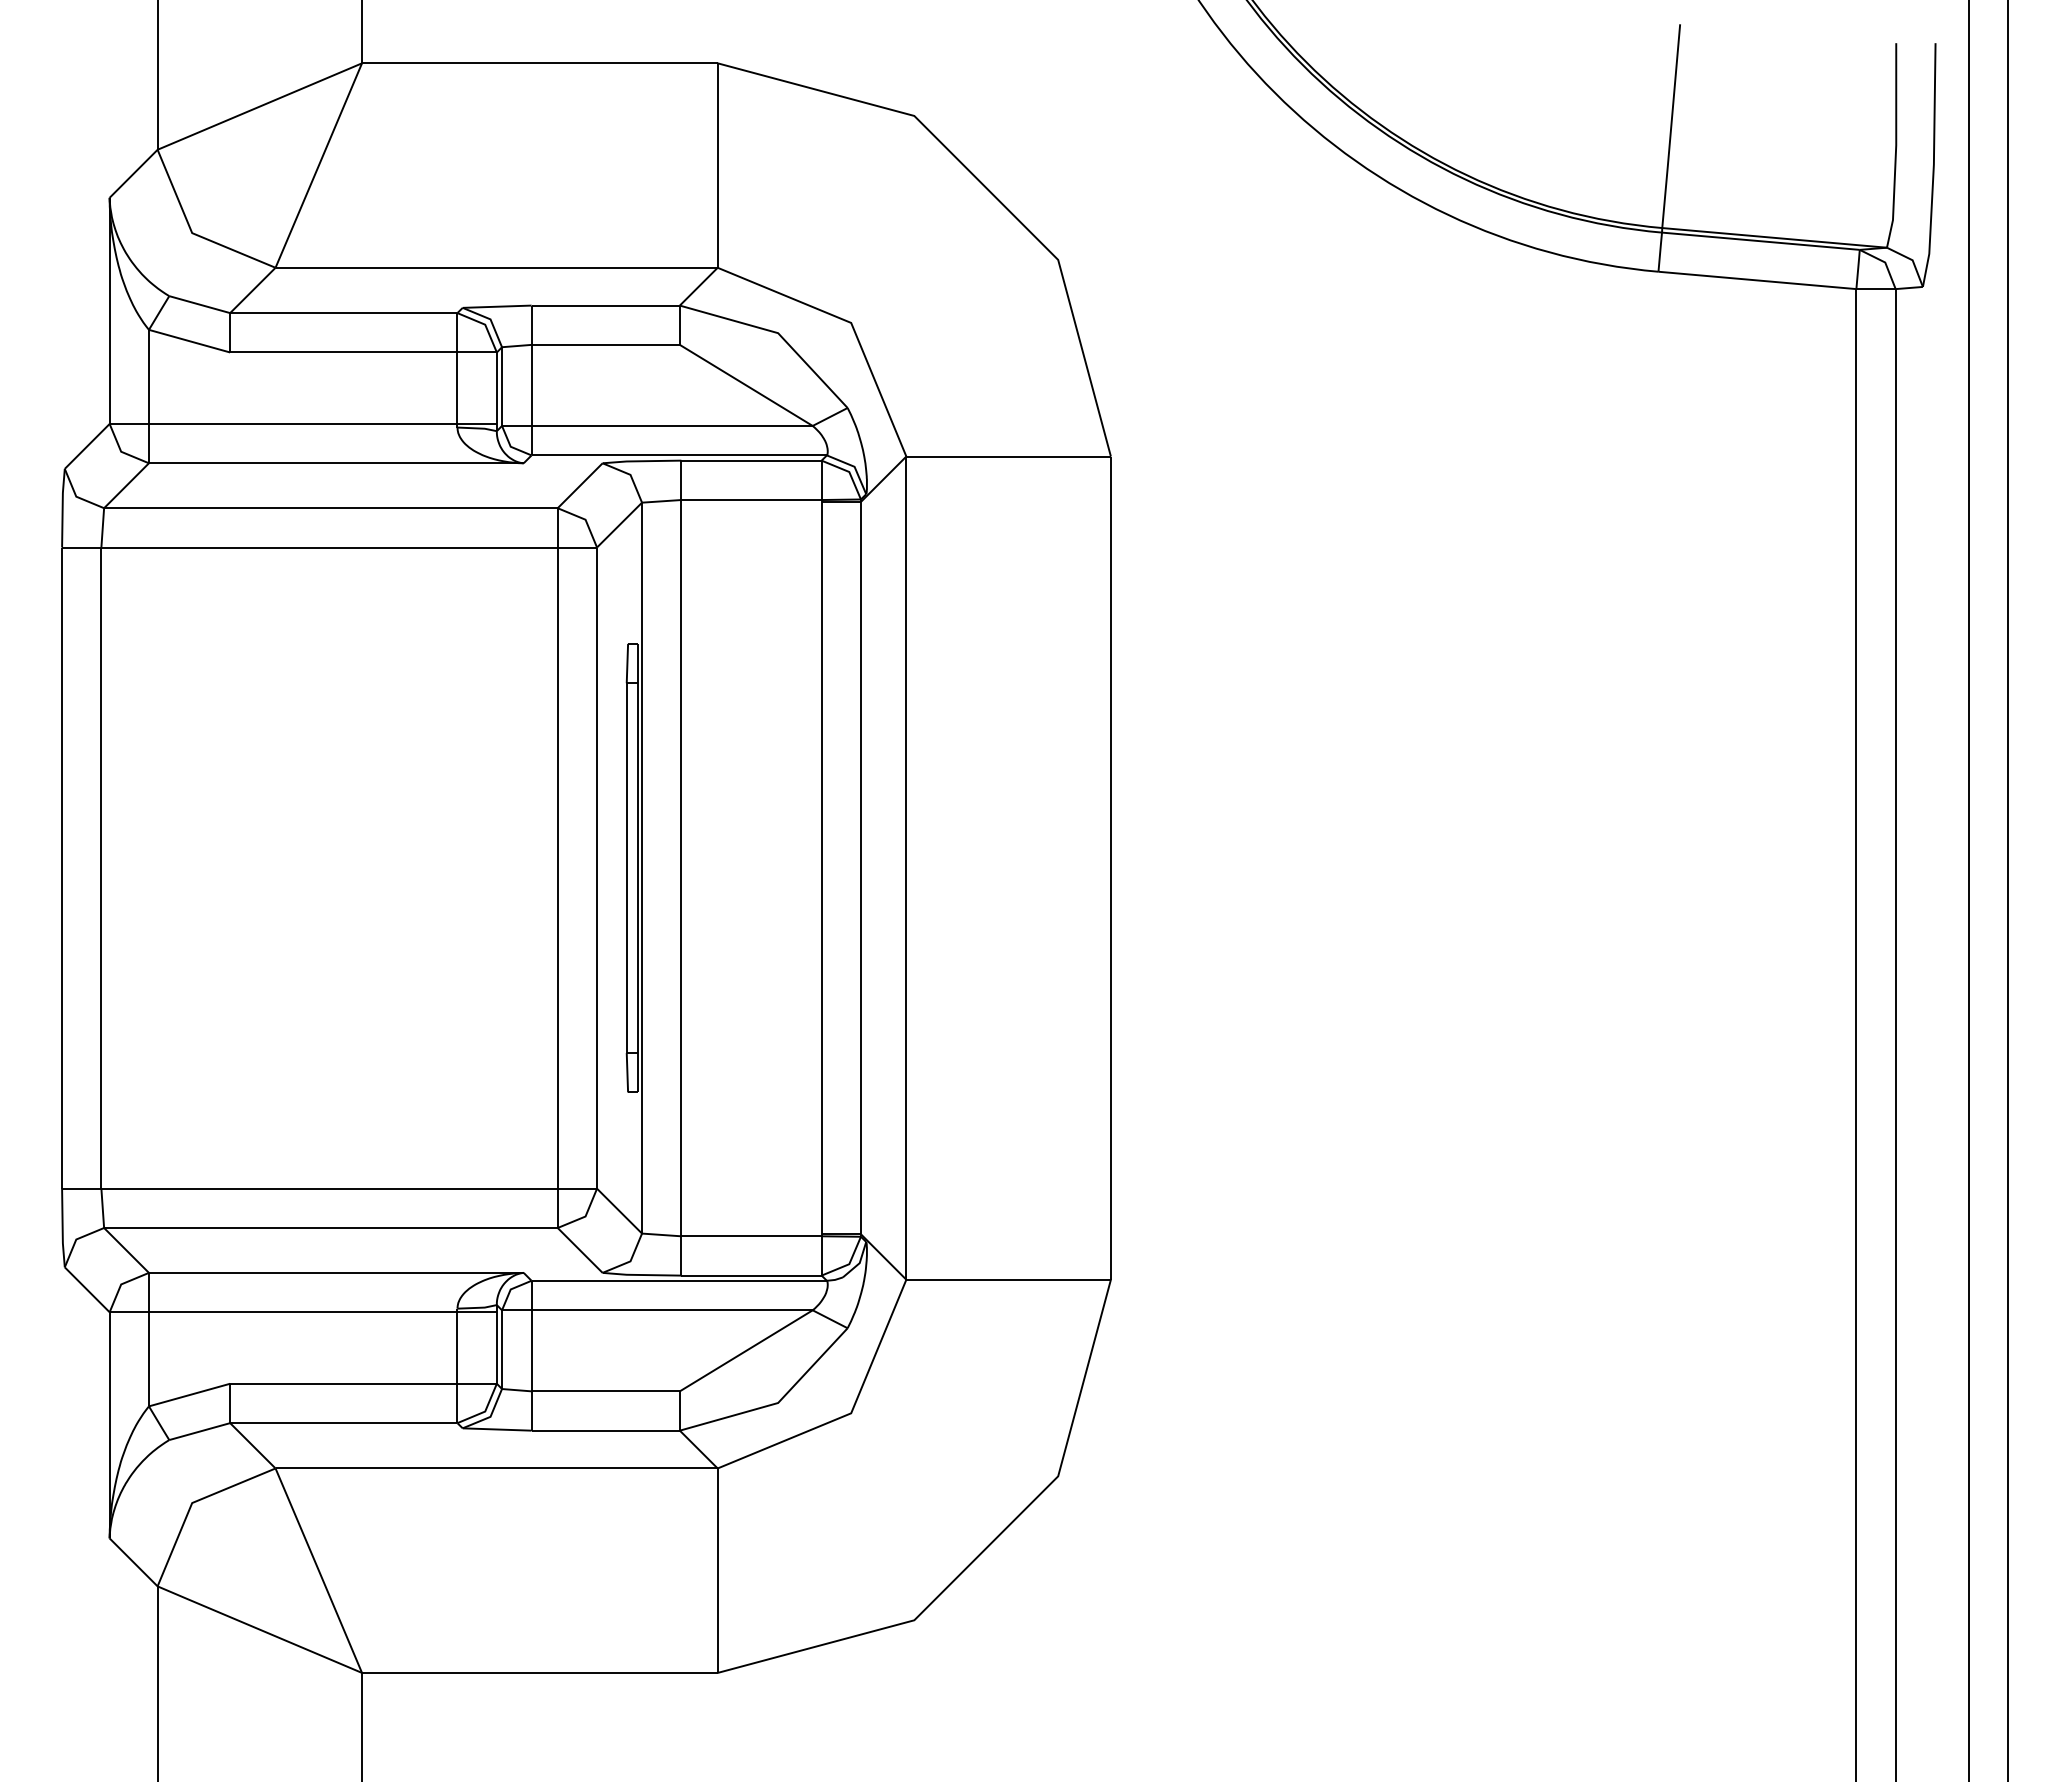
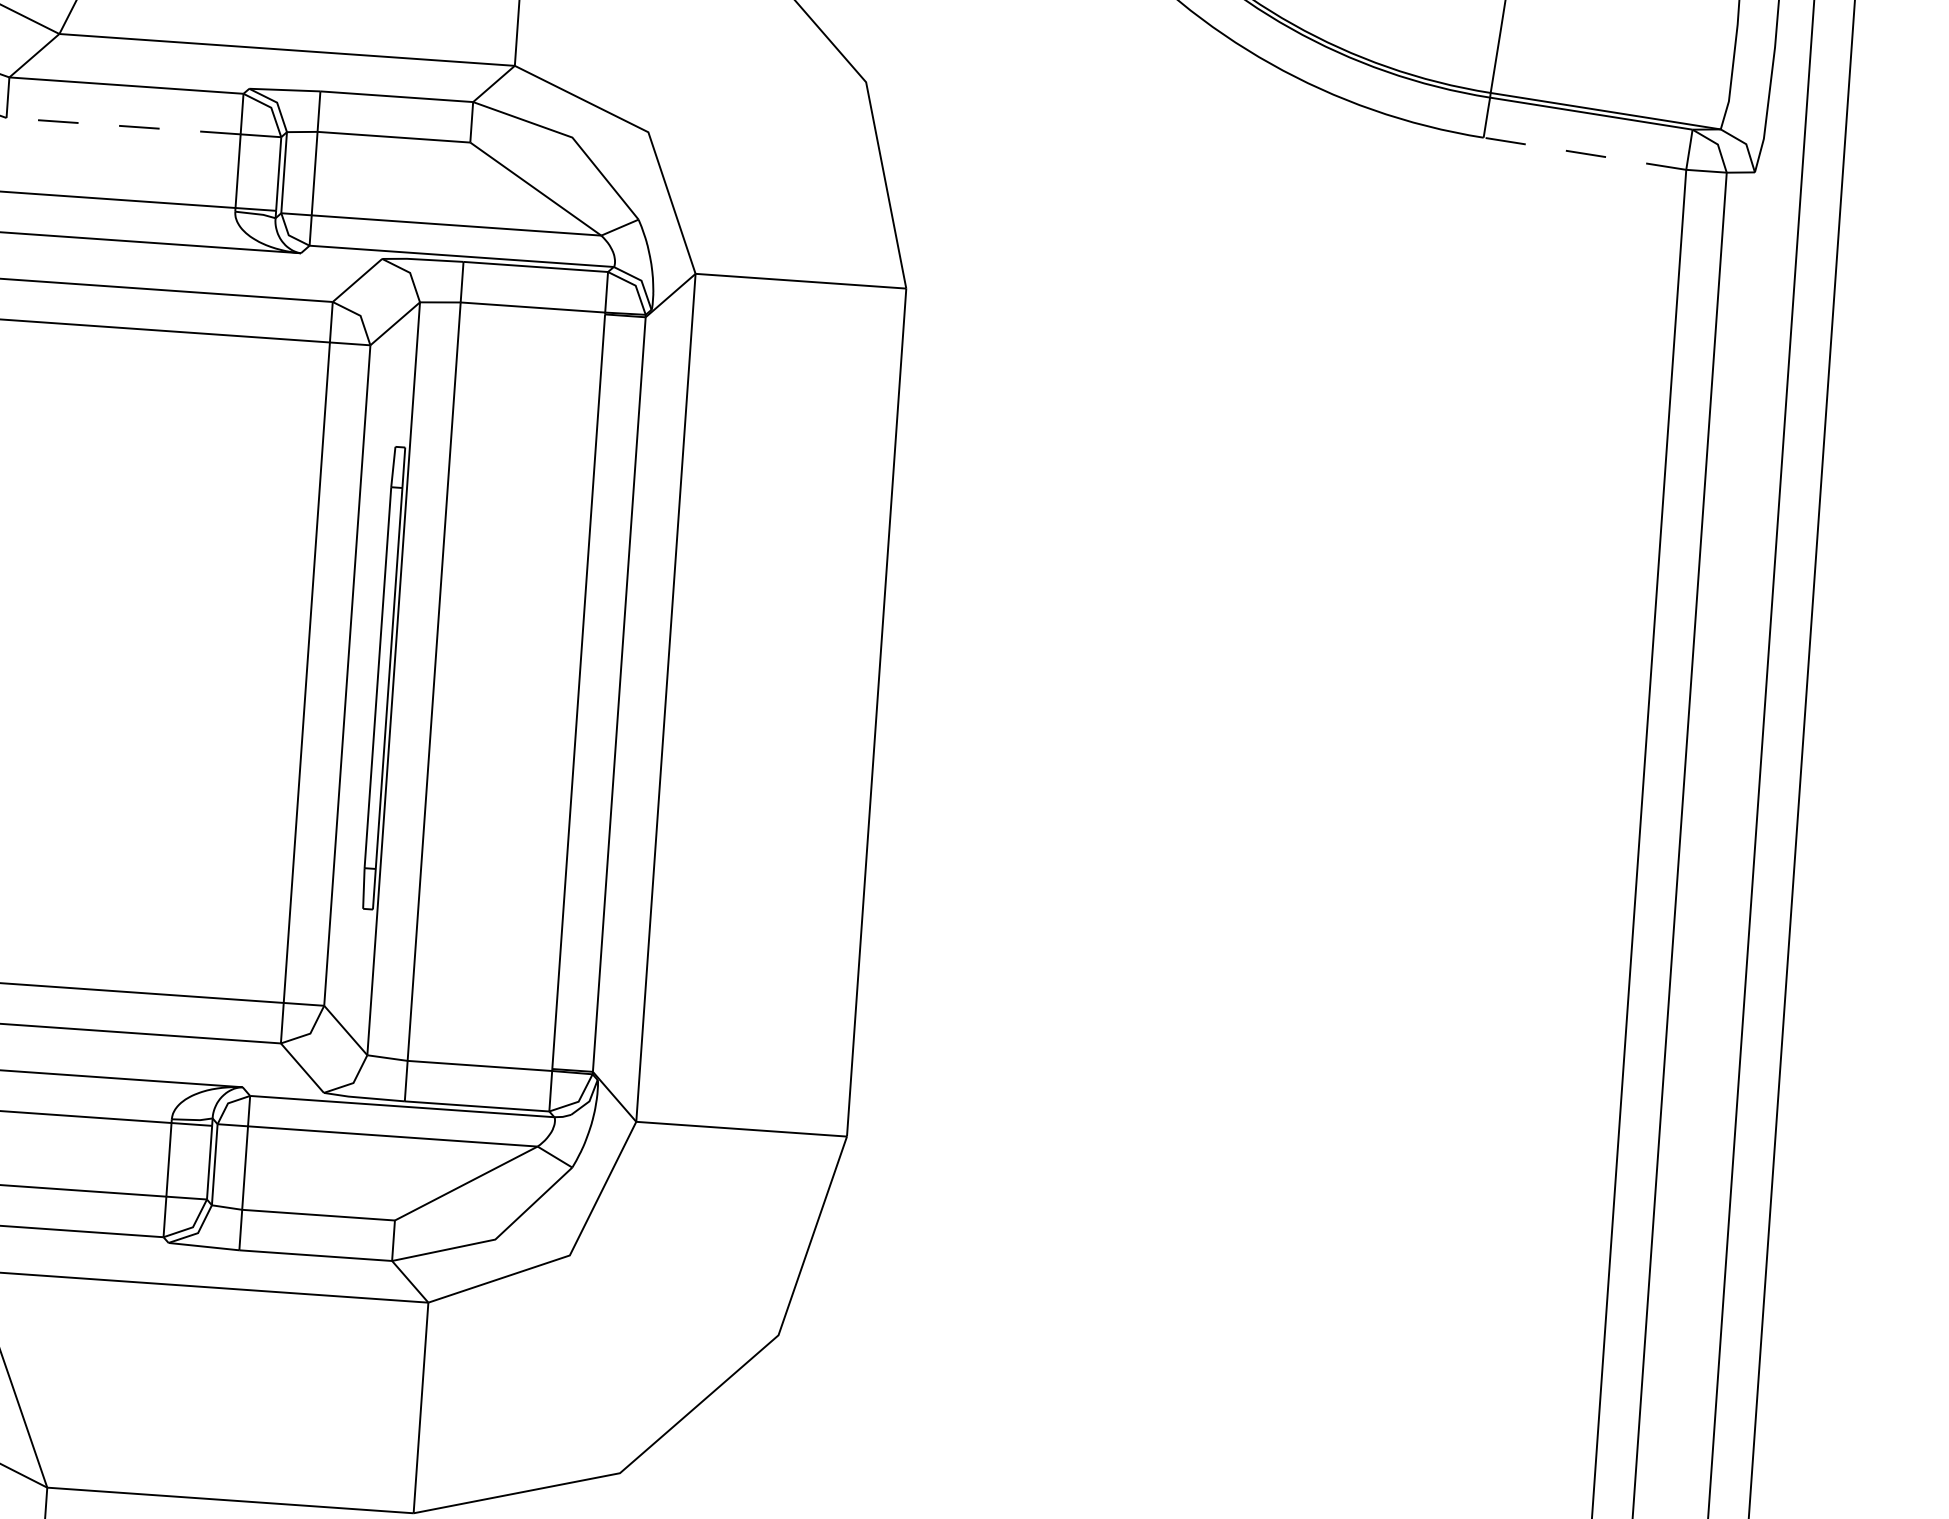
line: (1756, 280) -> (1583, 153), solid -> dashed
line: (343, 352) -> (123, 126), solid -> dashed

